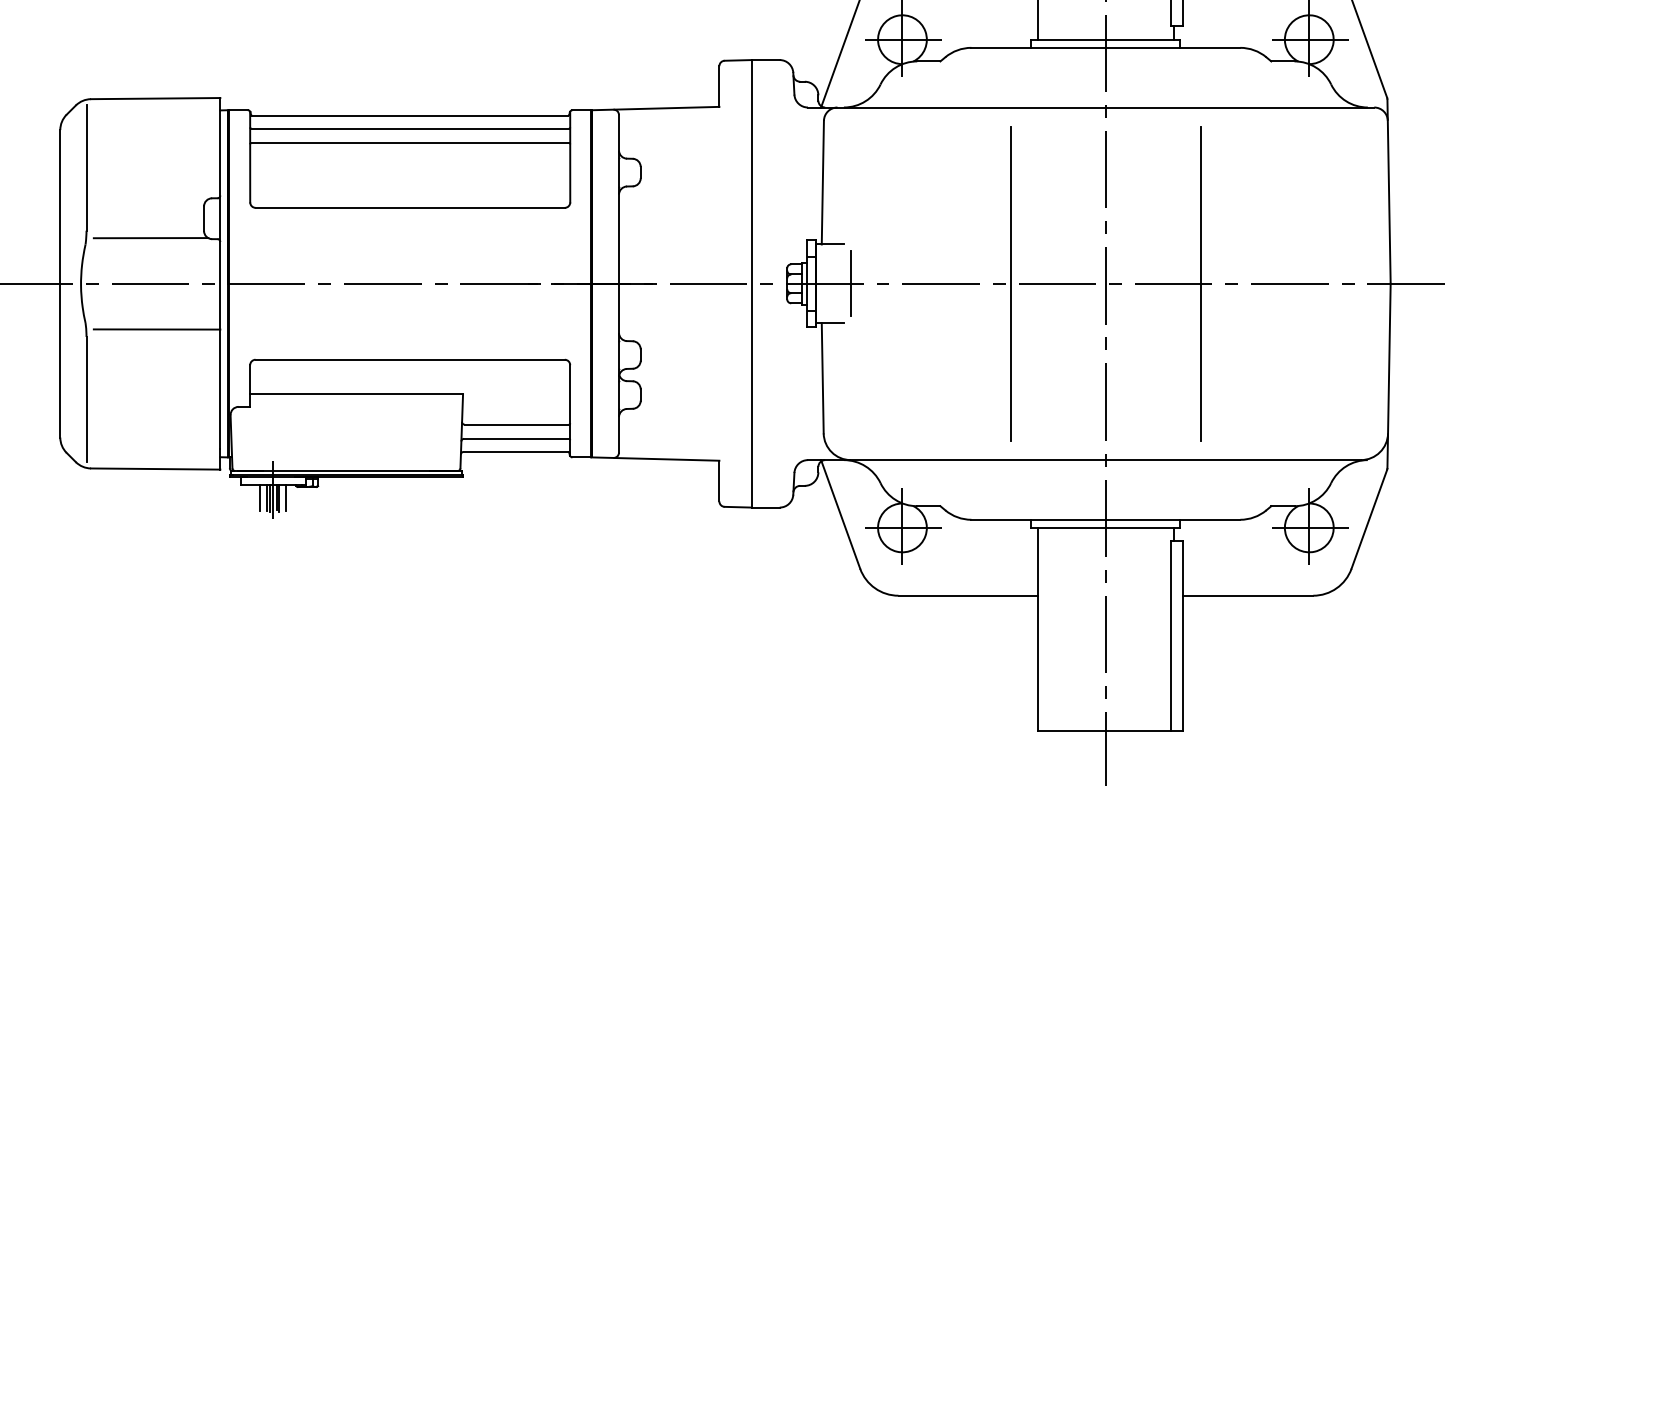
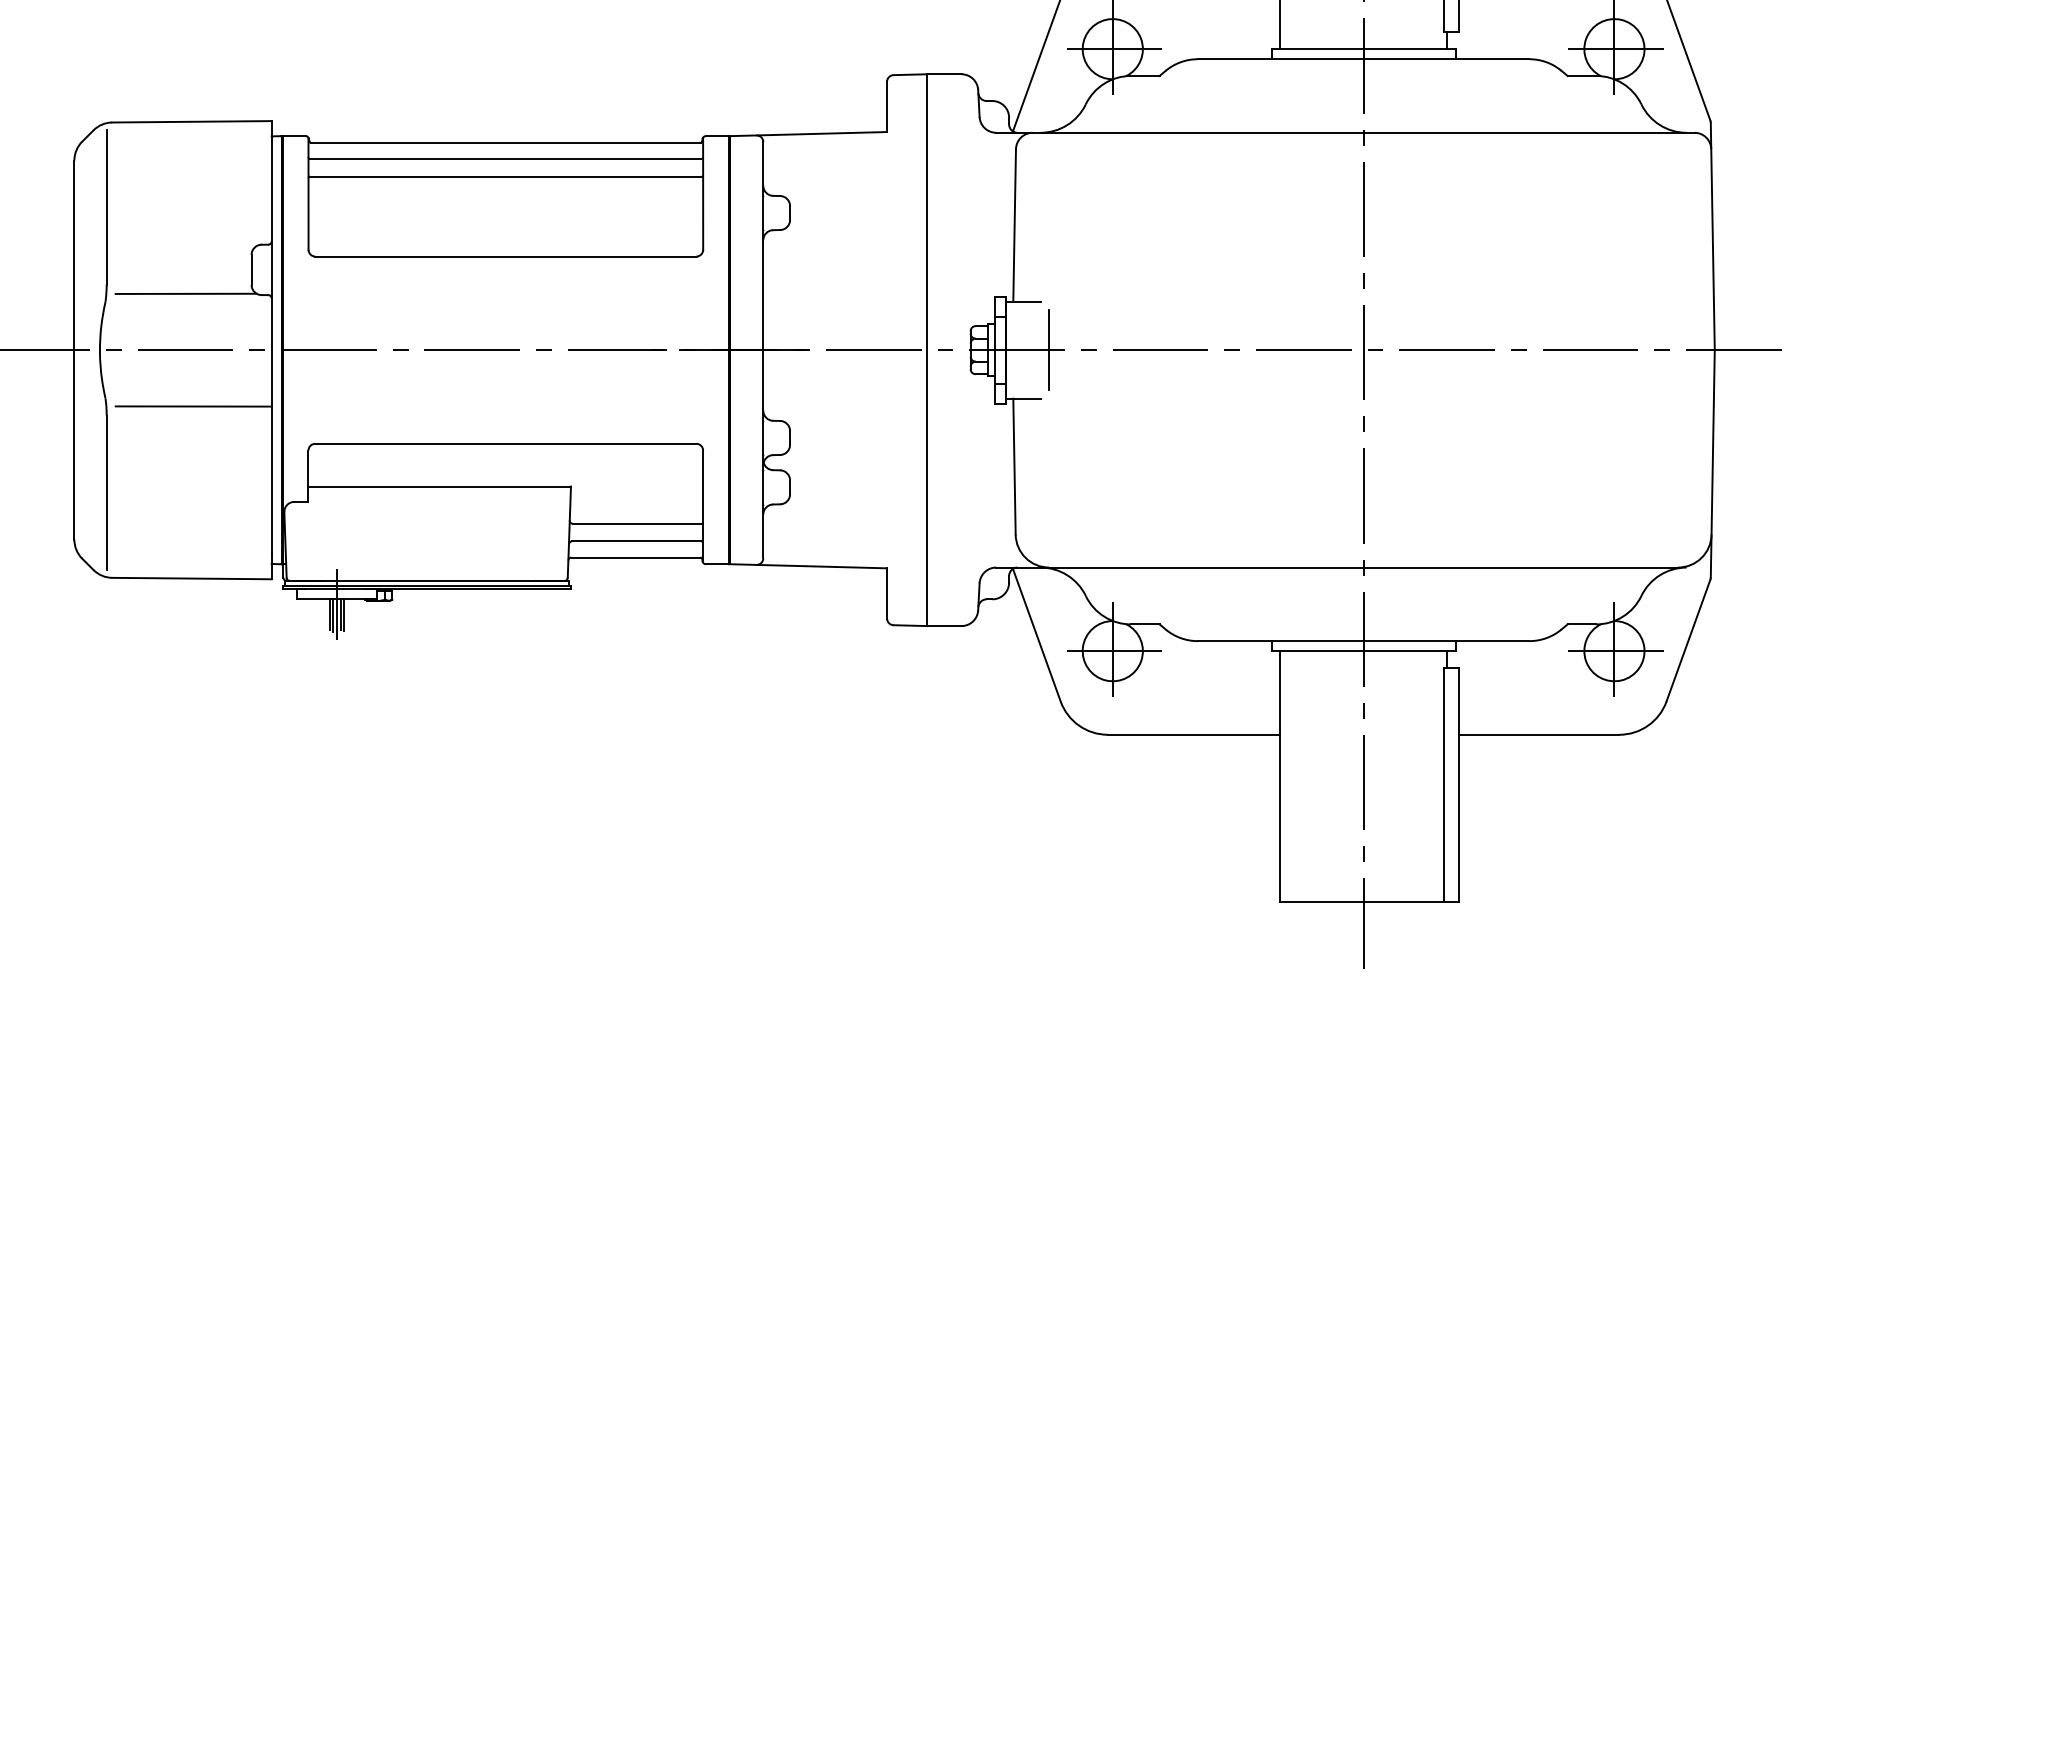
line: (1010, 284) -> (1246, 350), removed
line: (1200, 284) -> (1480, 350), removed
line: (259, 497) -> (320, 613), removed
line: (286, 498) -> (353, 614), removed

